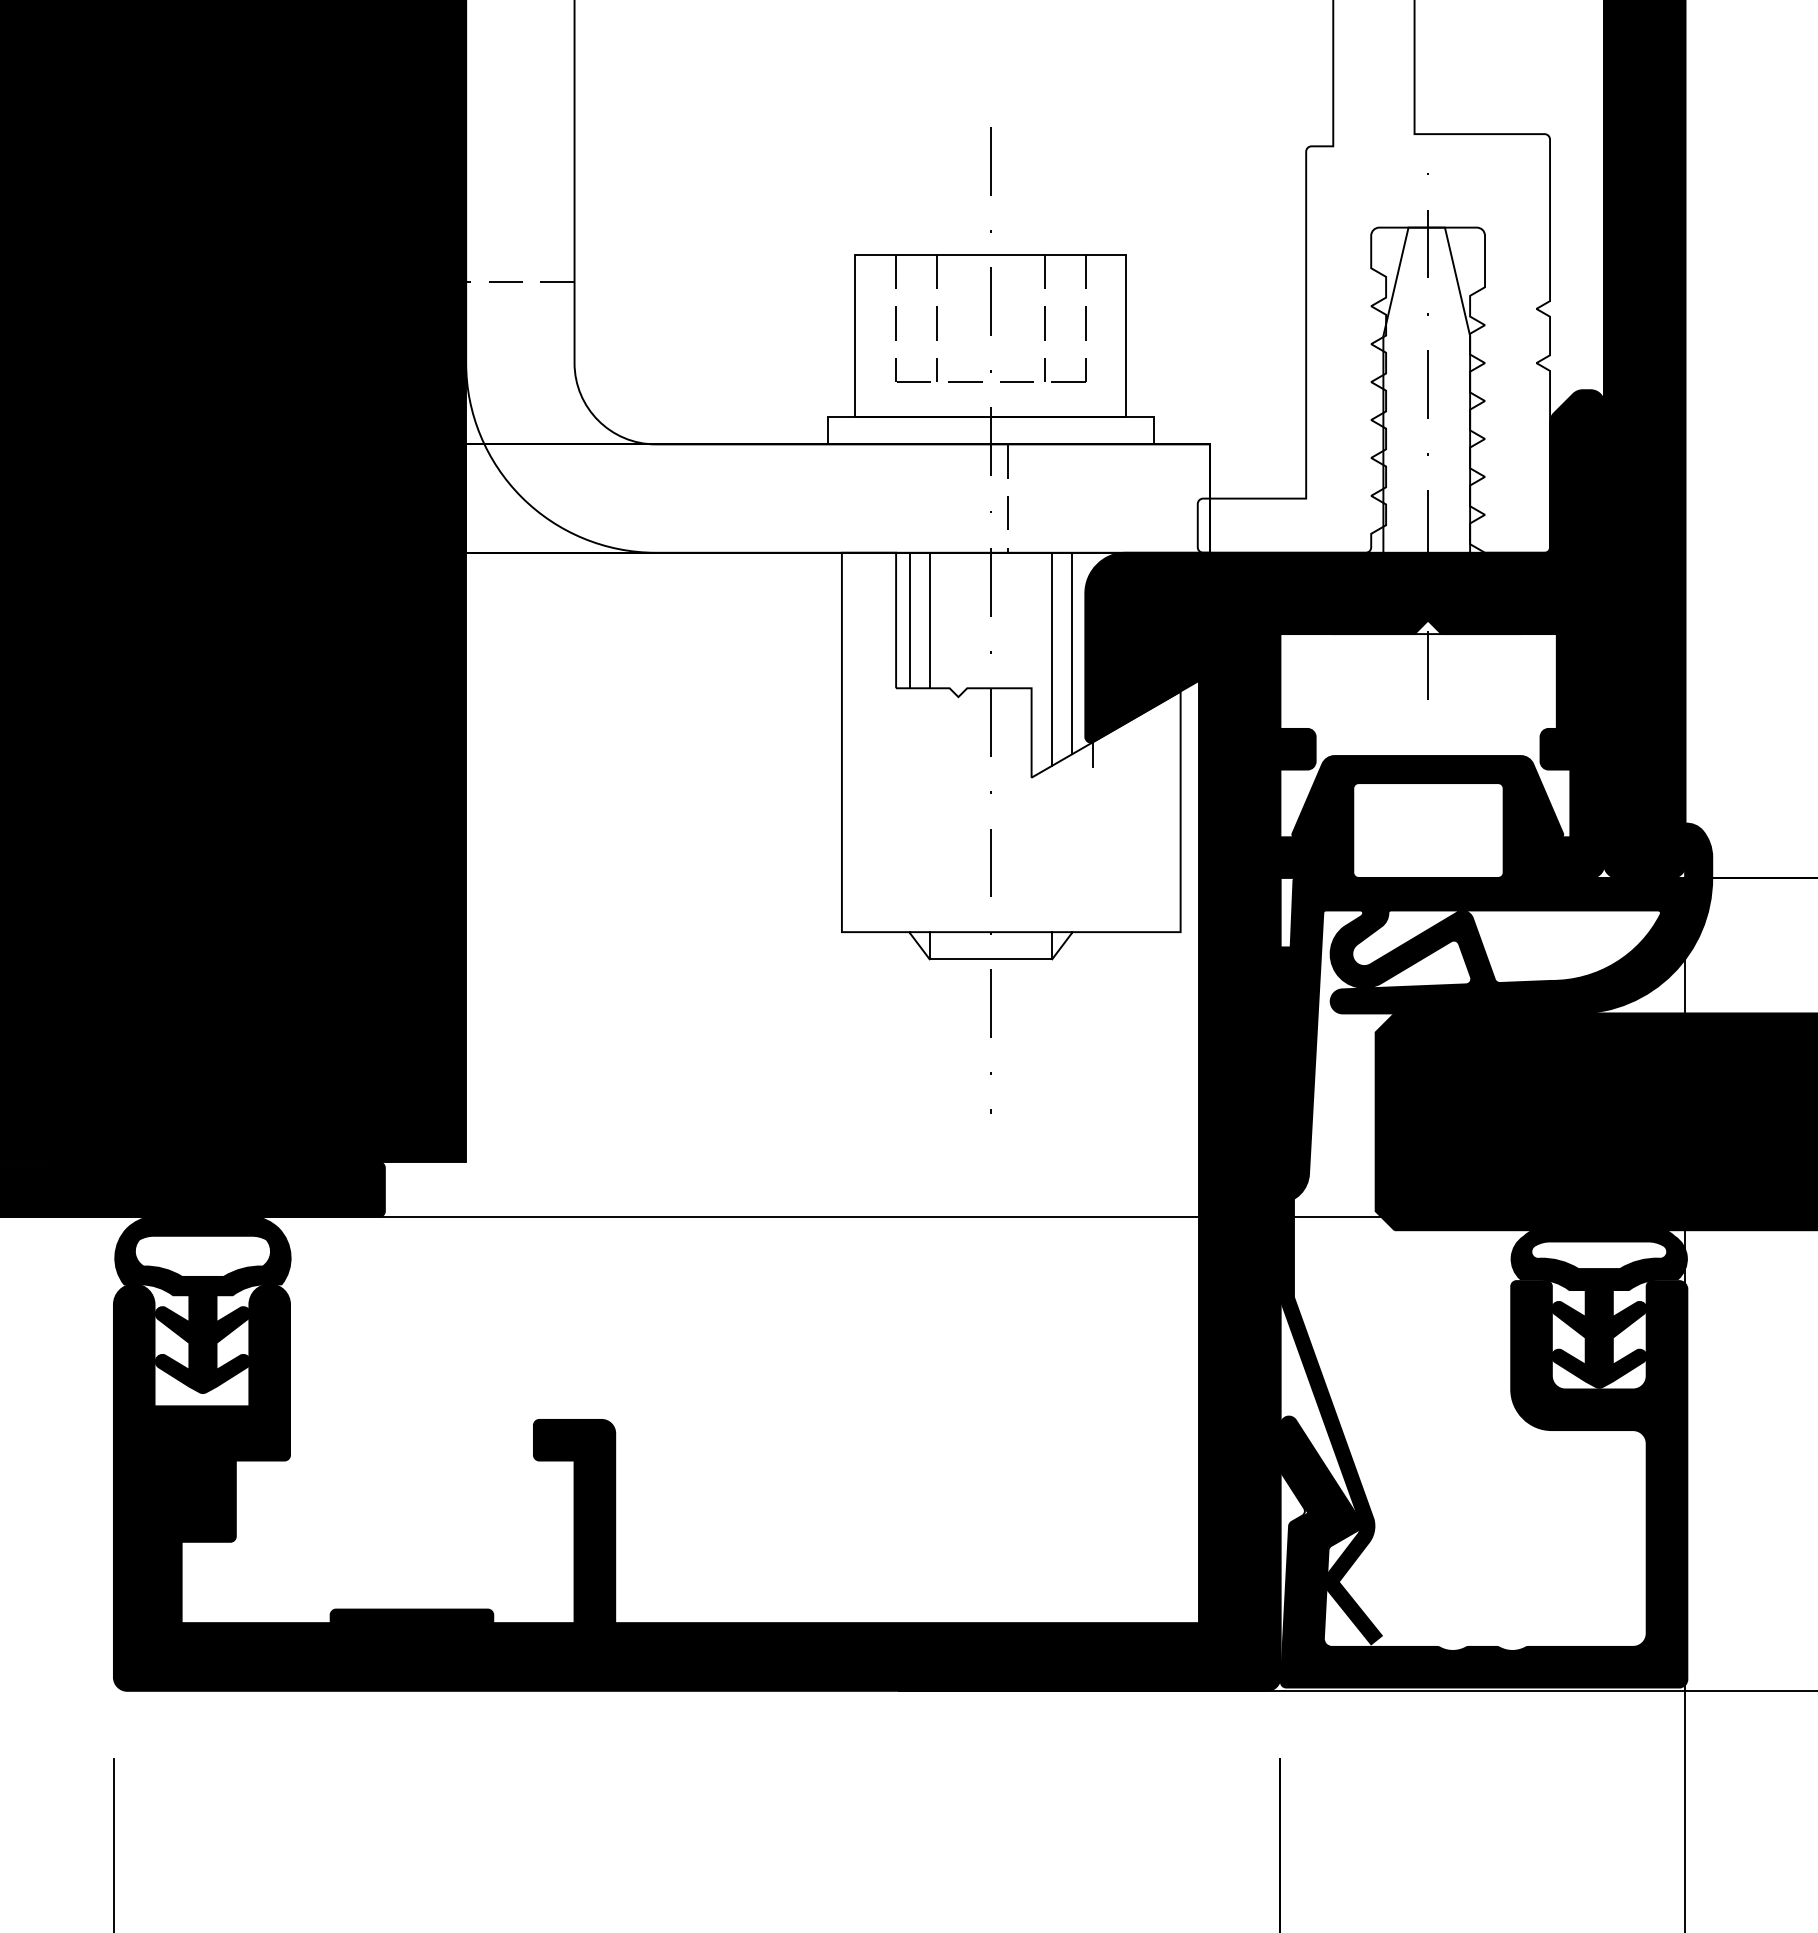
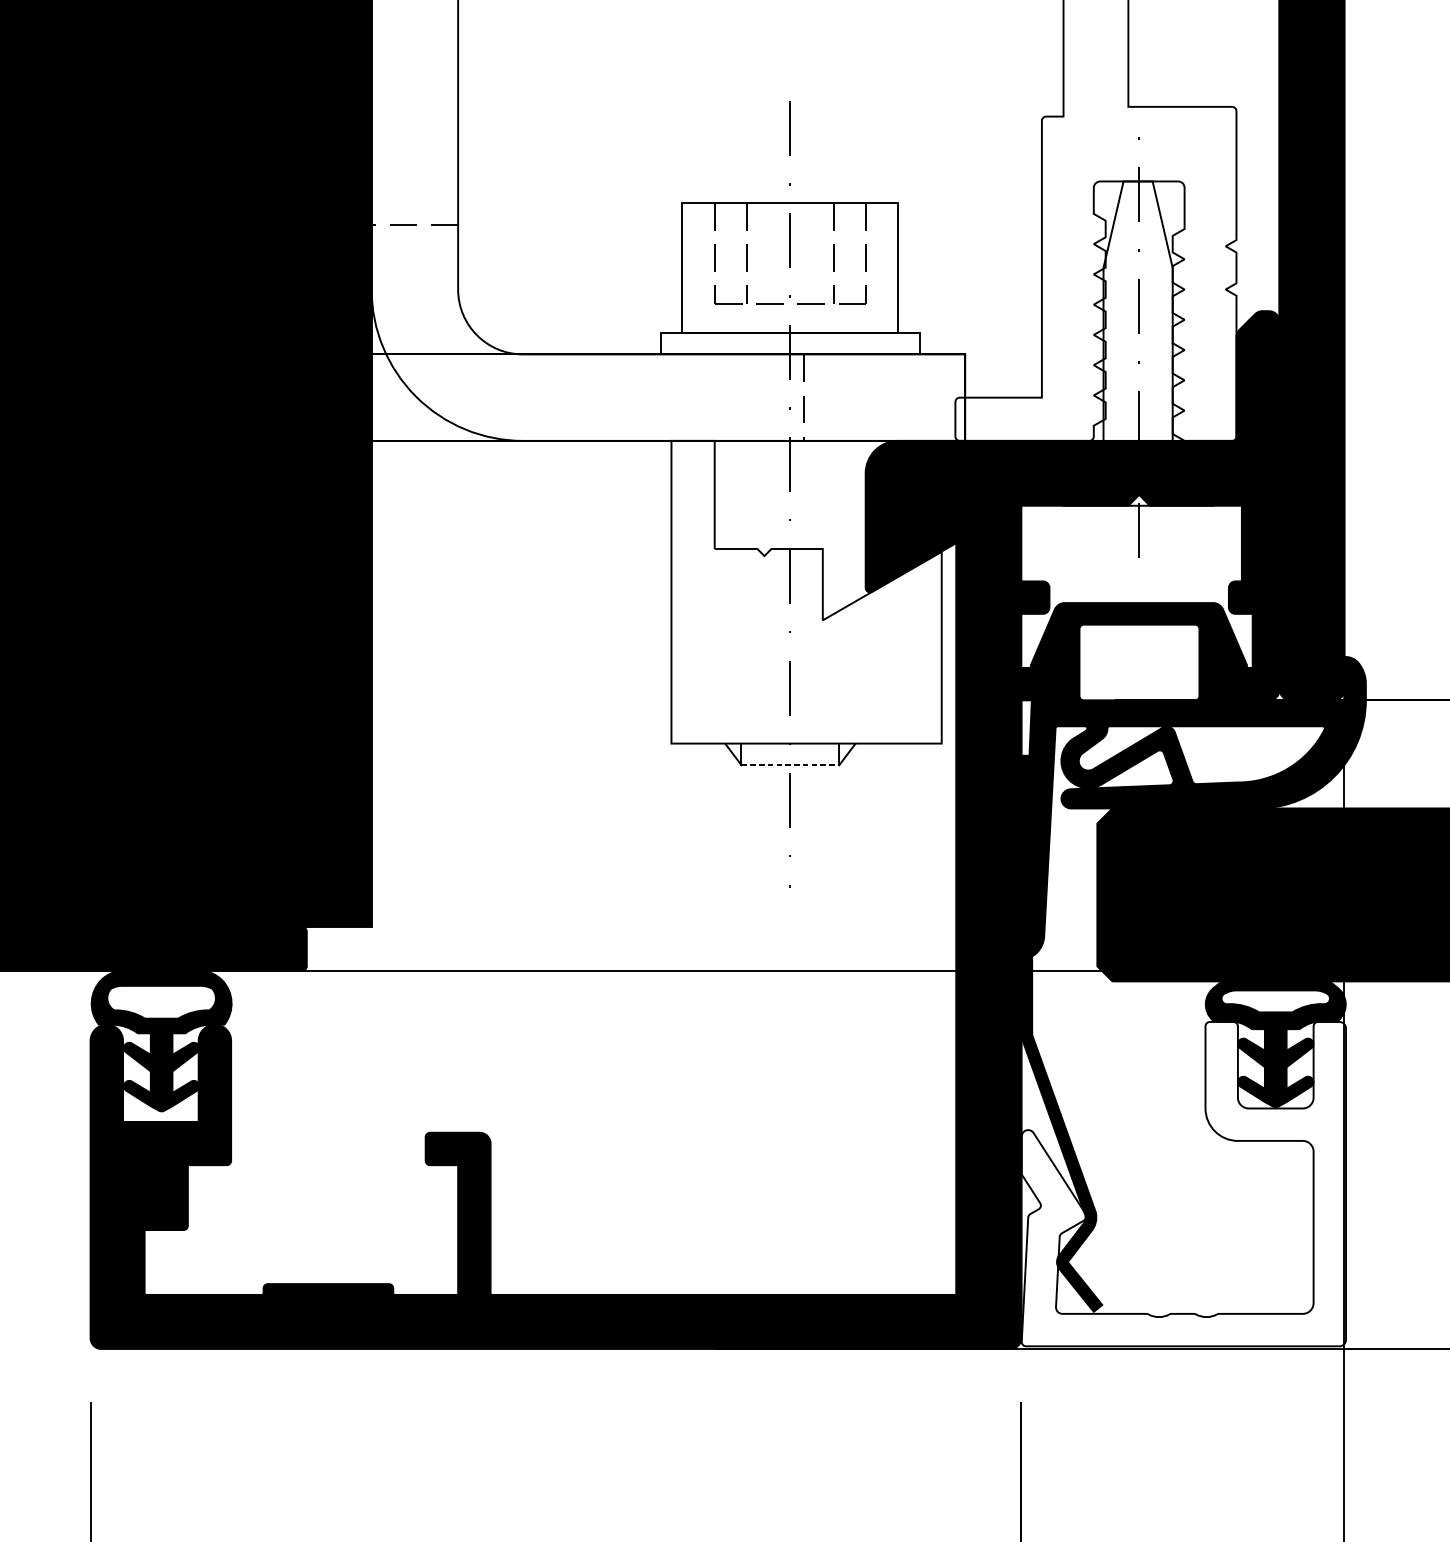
line: (909, 620) -> (725, 494), removed
line: (929, 620) -> (741, 494), removed
line: (1072, 653) -> (855, 521), removed
line: (1052, 658) -> (839, 525), removed
line: (1092, 754) -> (871, 601), removed
line: (991, 959) -> (790, 765), solid -> dashed
fill: (1483, 1484) -> (1183, 1184), removed

